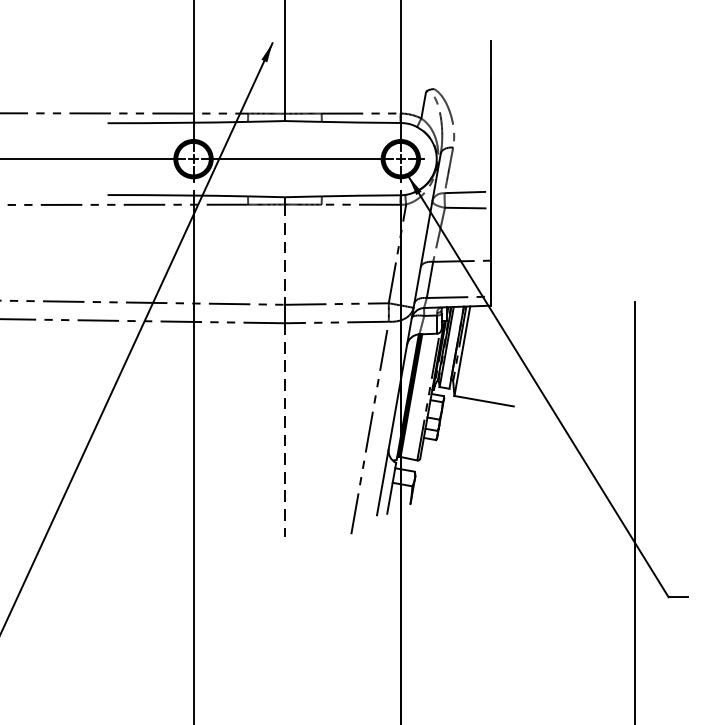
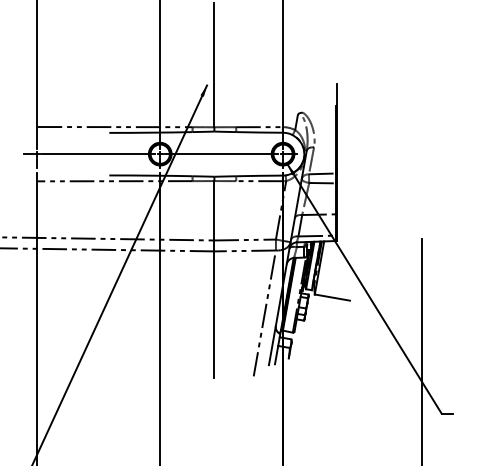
line: (285, 254) -> (214, 210), dashed -> solid
line: (285, 431) -> (214, 315), dashed -> solid

